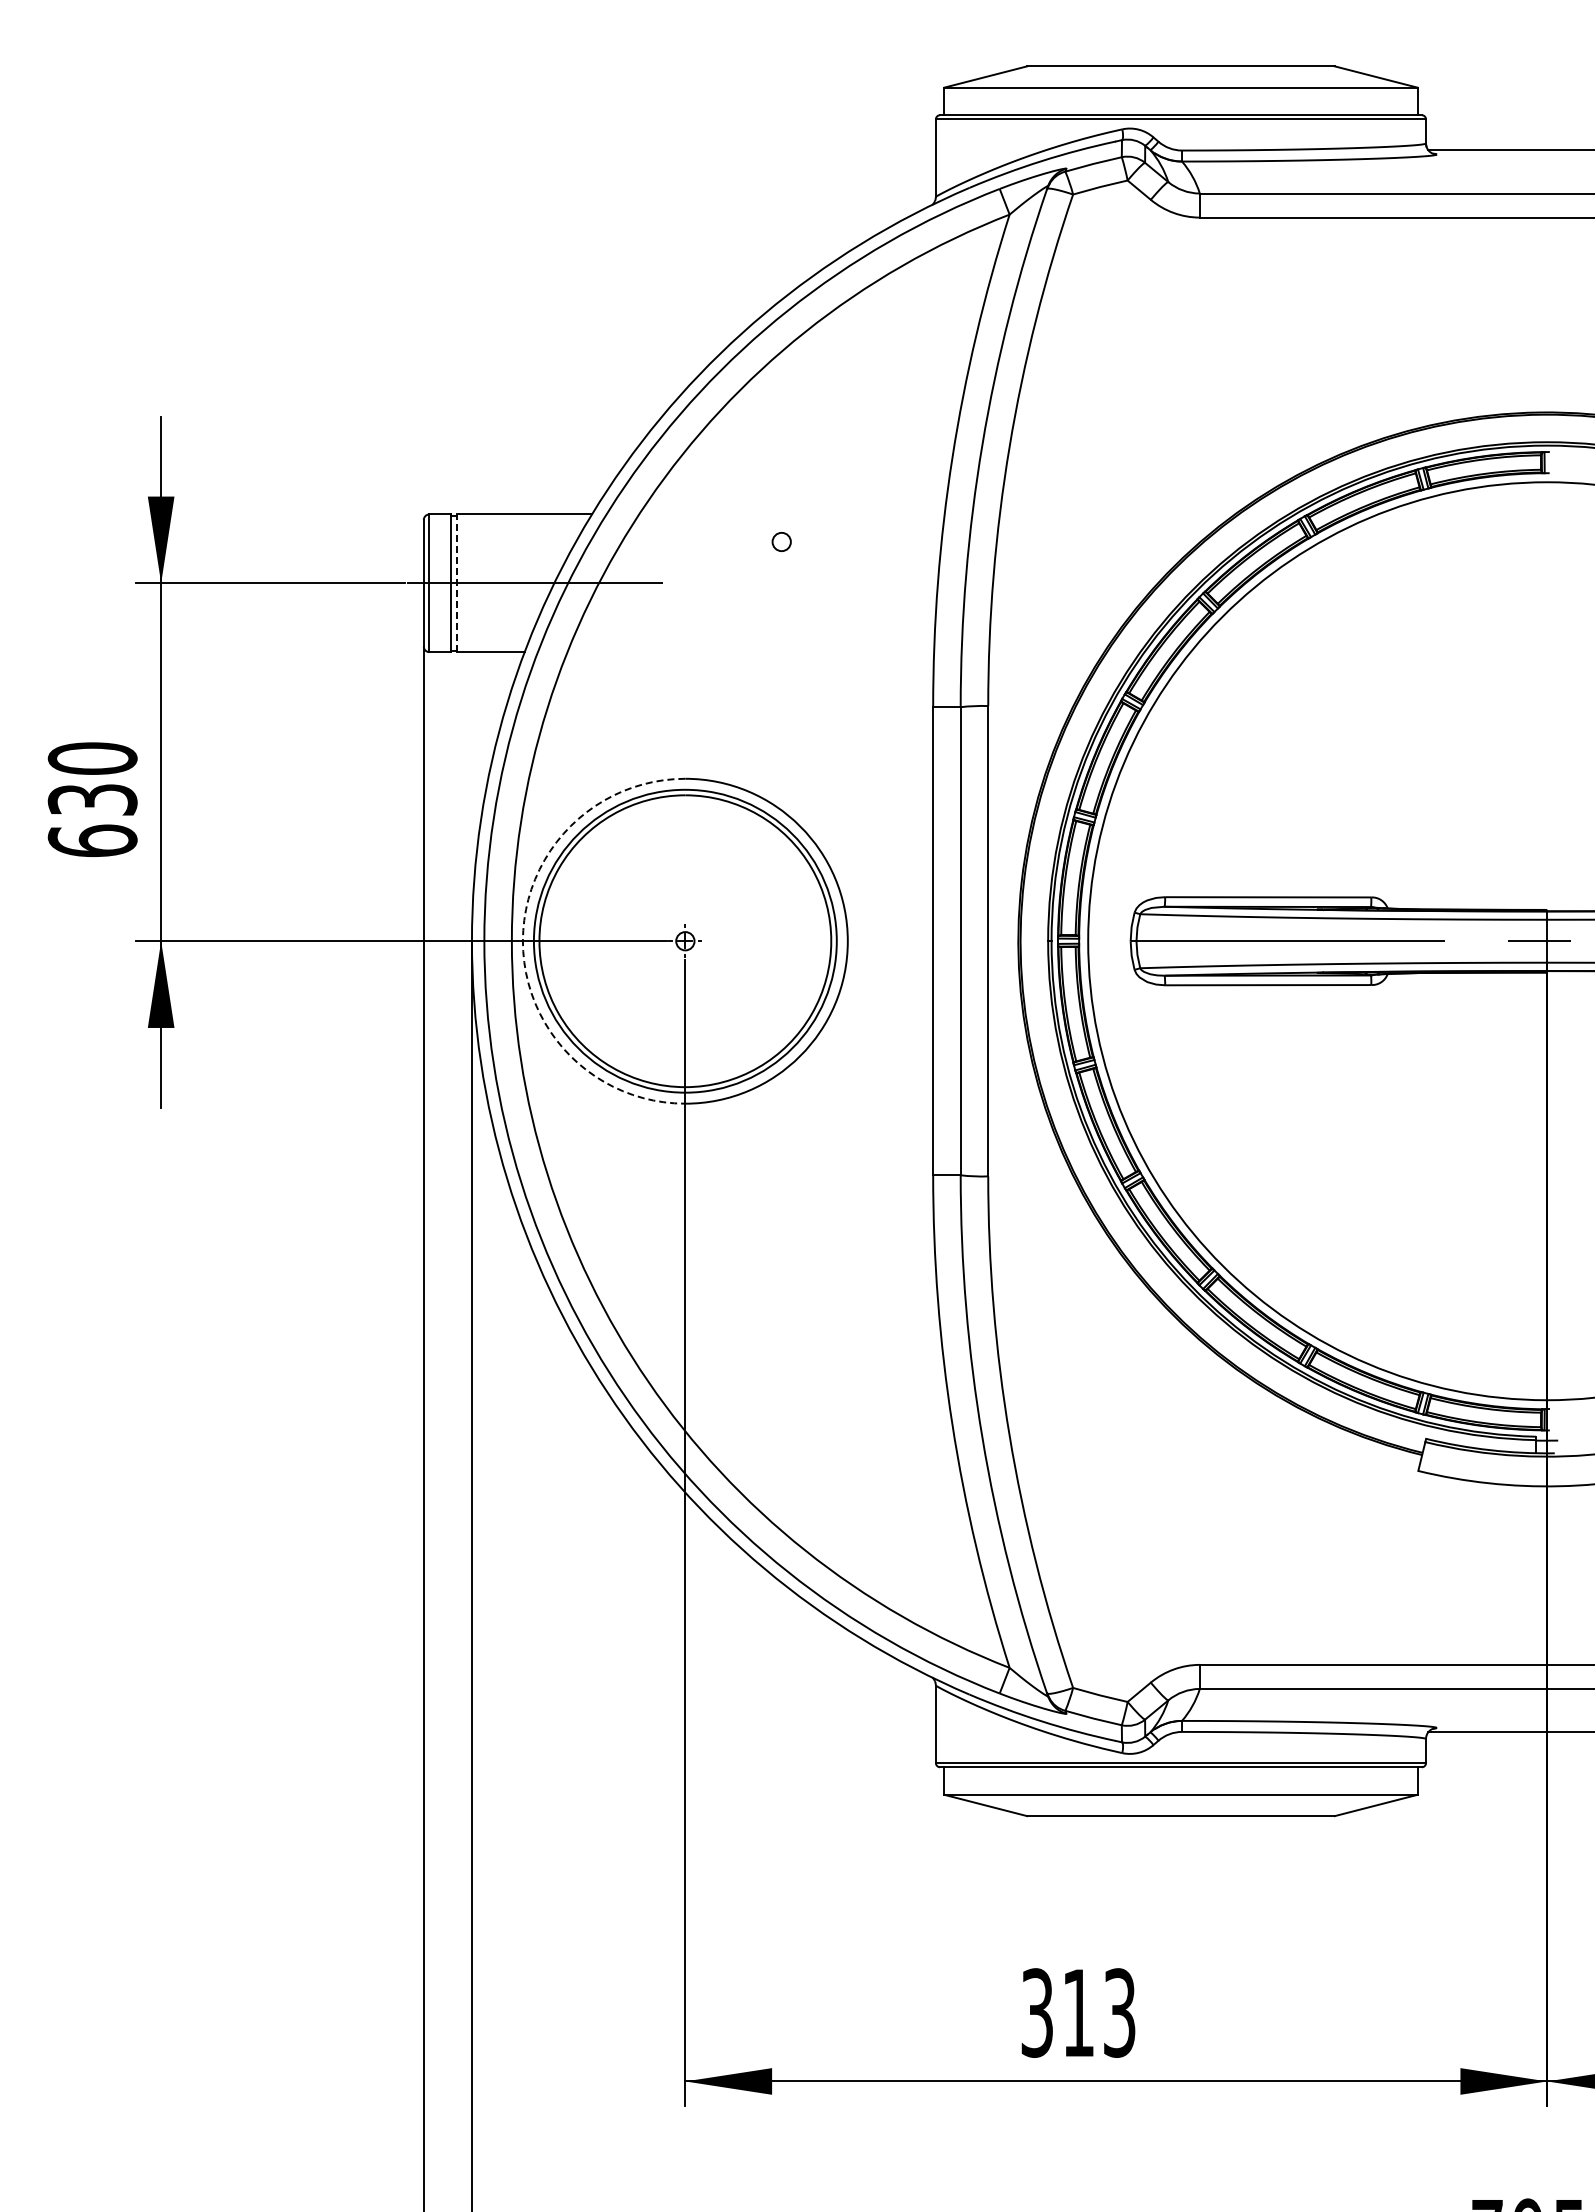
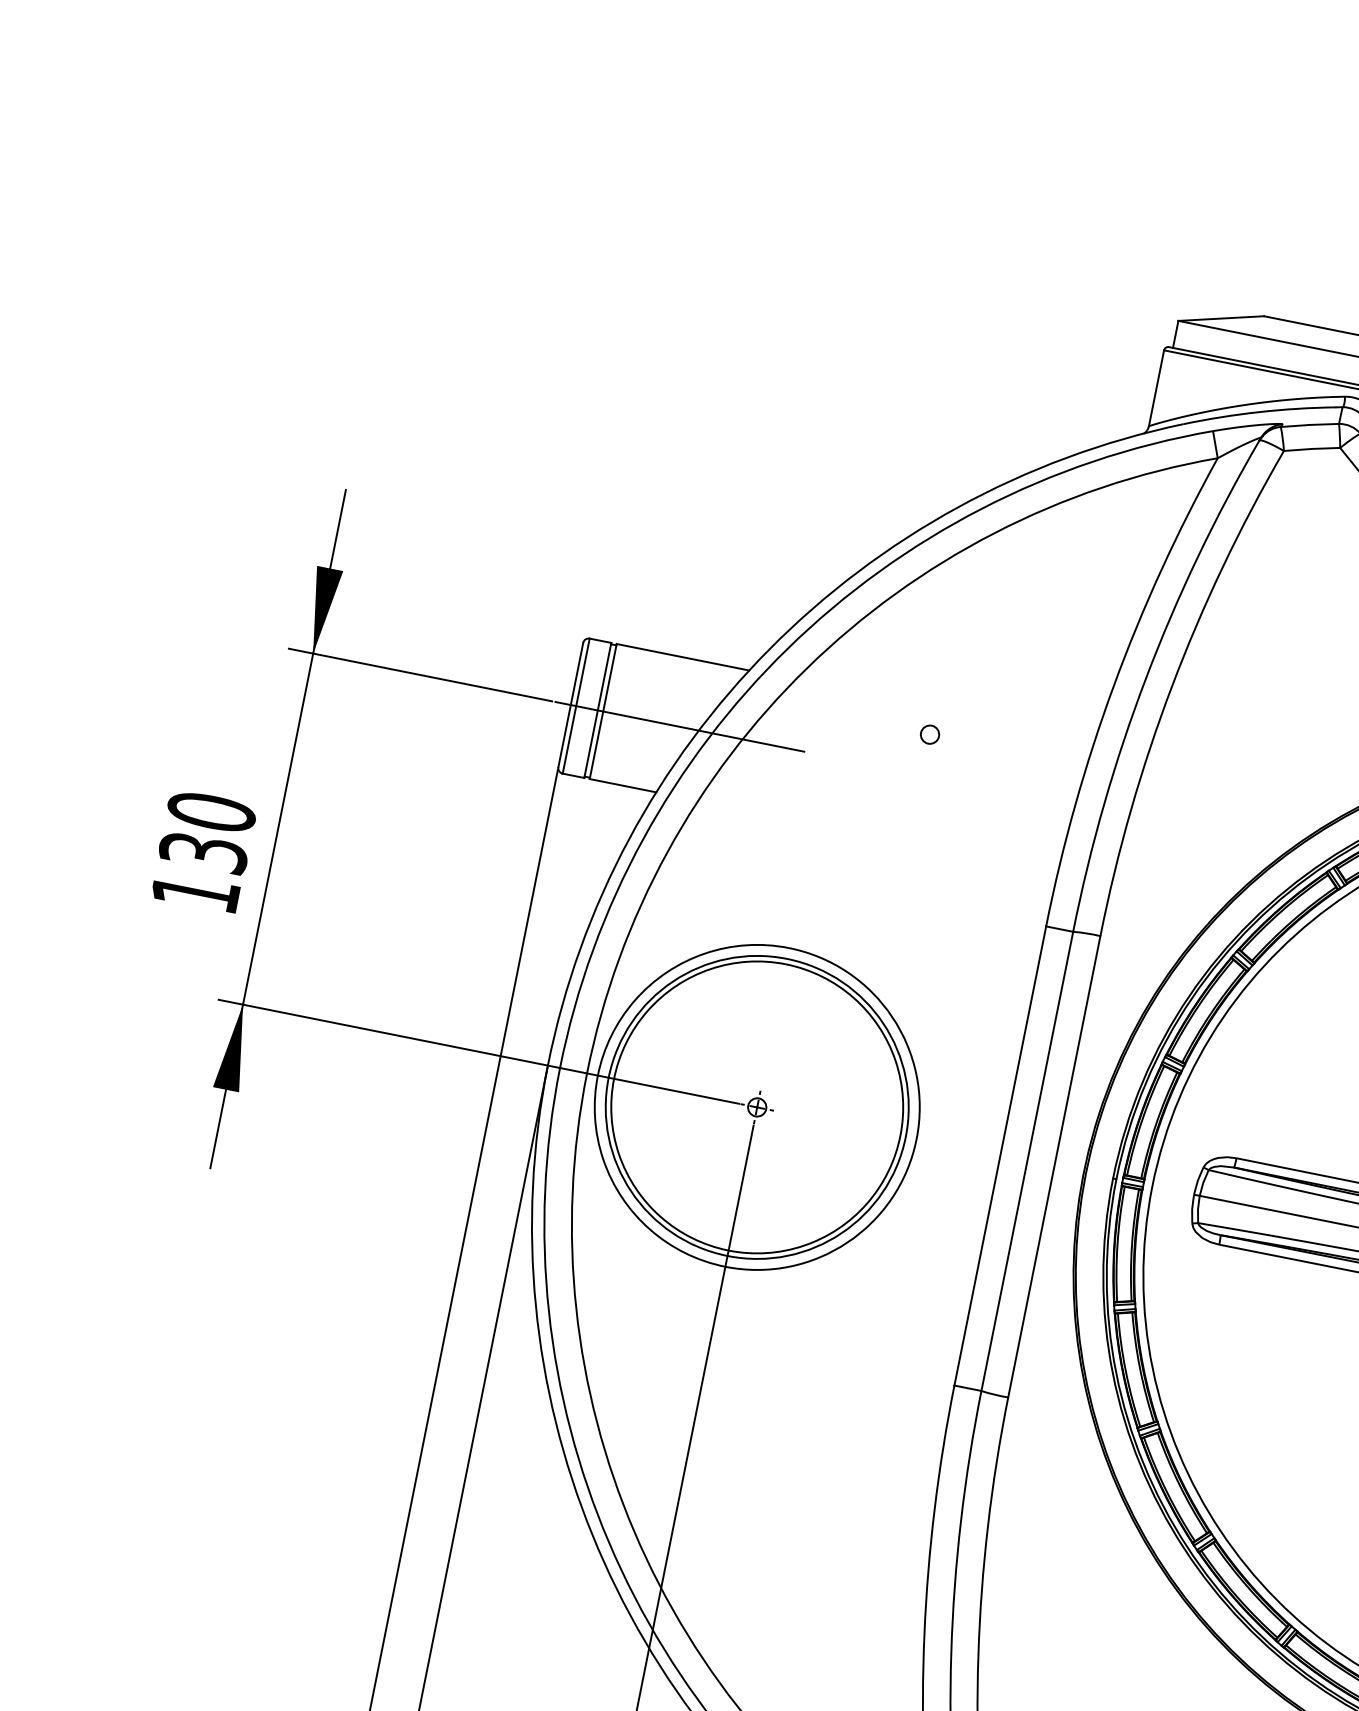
line: (456, 583) -> (602, 711), dashed -> solid
text: (92, 840) -> (195, 892), 630 -> 130
arc: (522, 941) -> (597, 1075), dashed -> solid

